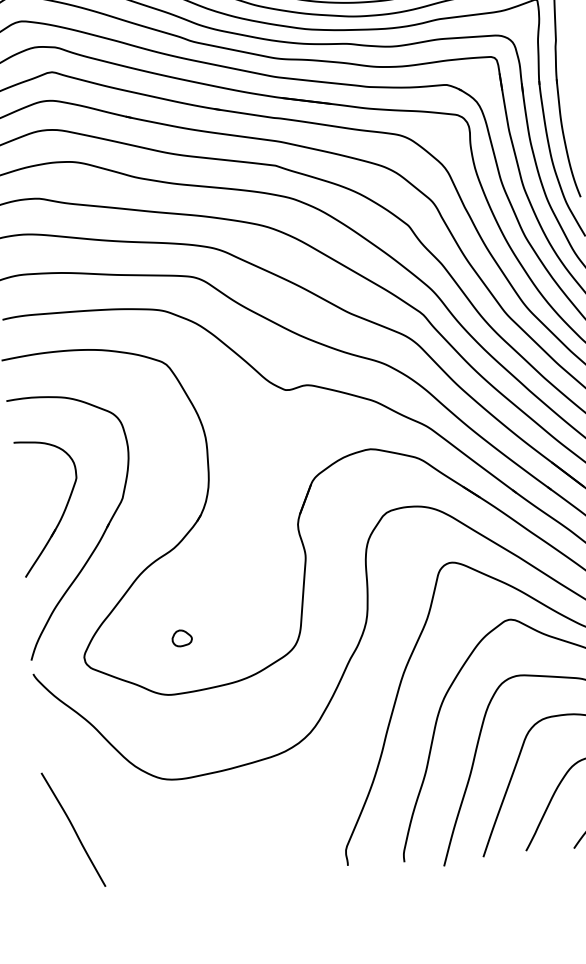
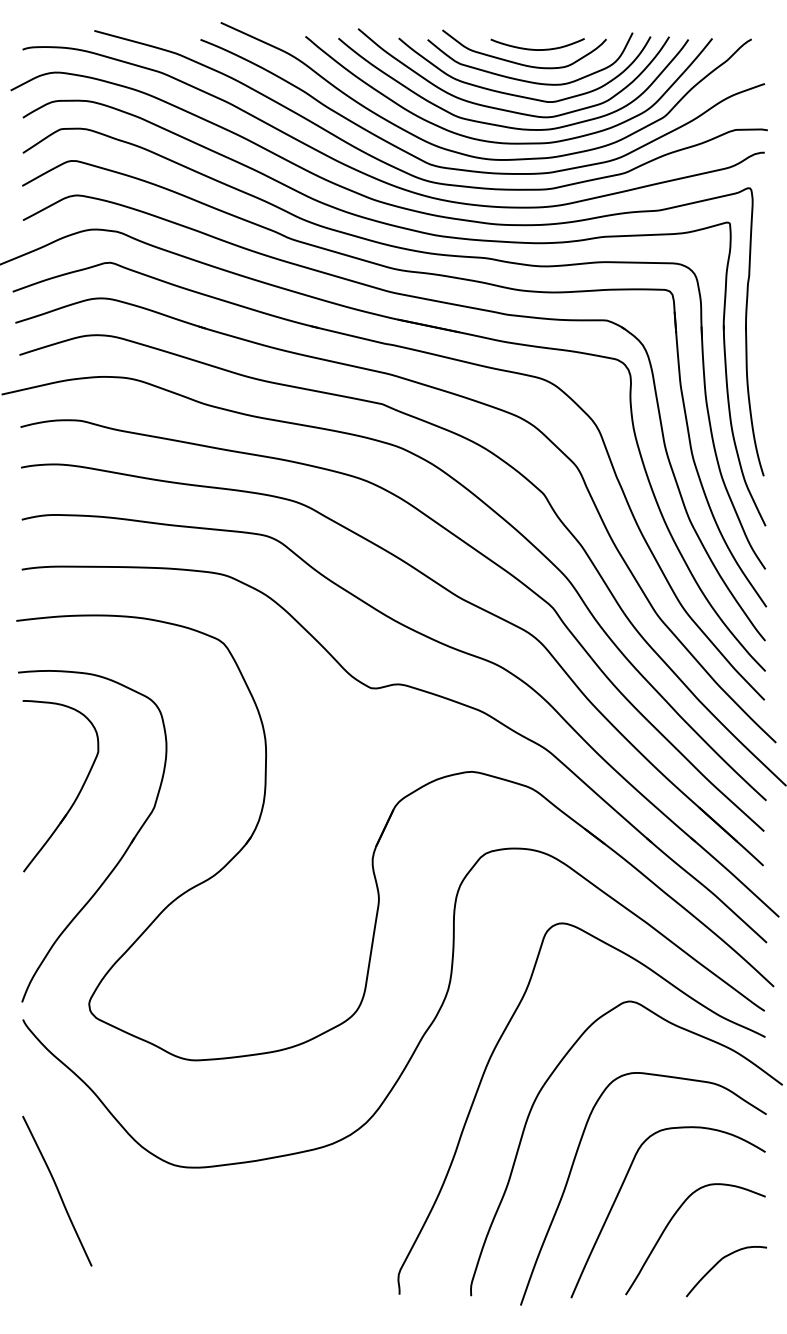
part: (62, 512) -> (77, 794), moved
part: (182, 638) -> (214, 990), removed
curve: (73, 829) -> (57, 1190), moved

